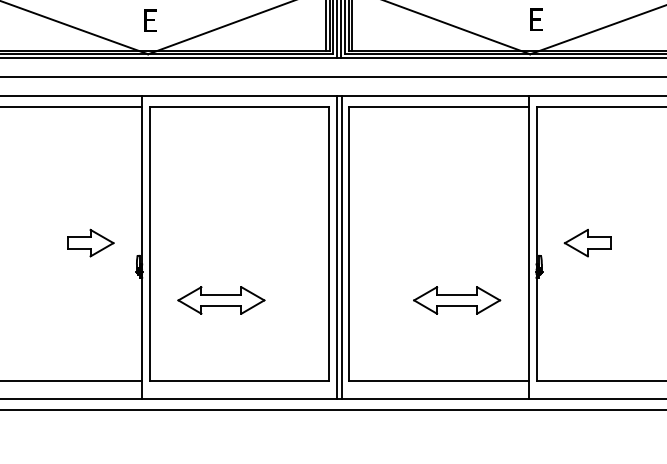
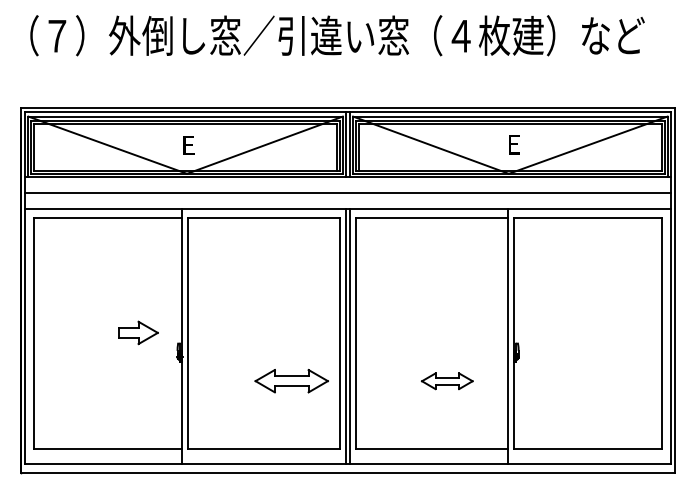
part: (587, 242) -> (557, 332), removed
part: (221, 300) -> (291, 381), moved
part: (457, 300) -> (447, 381), size x0.7

